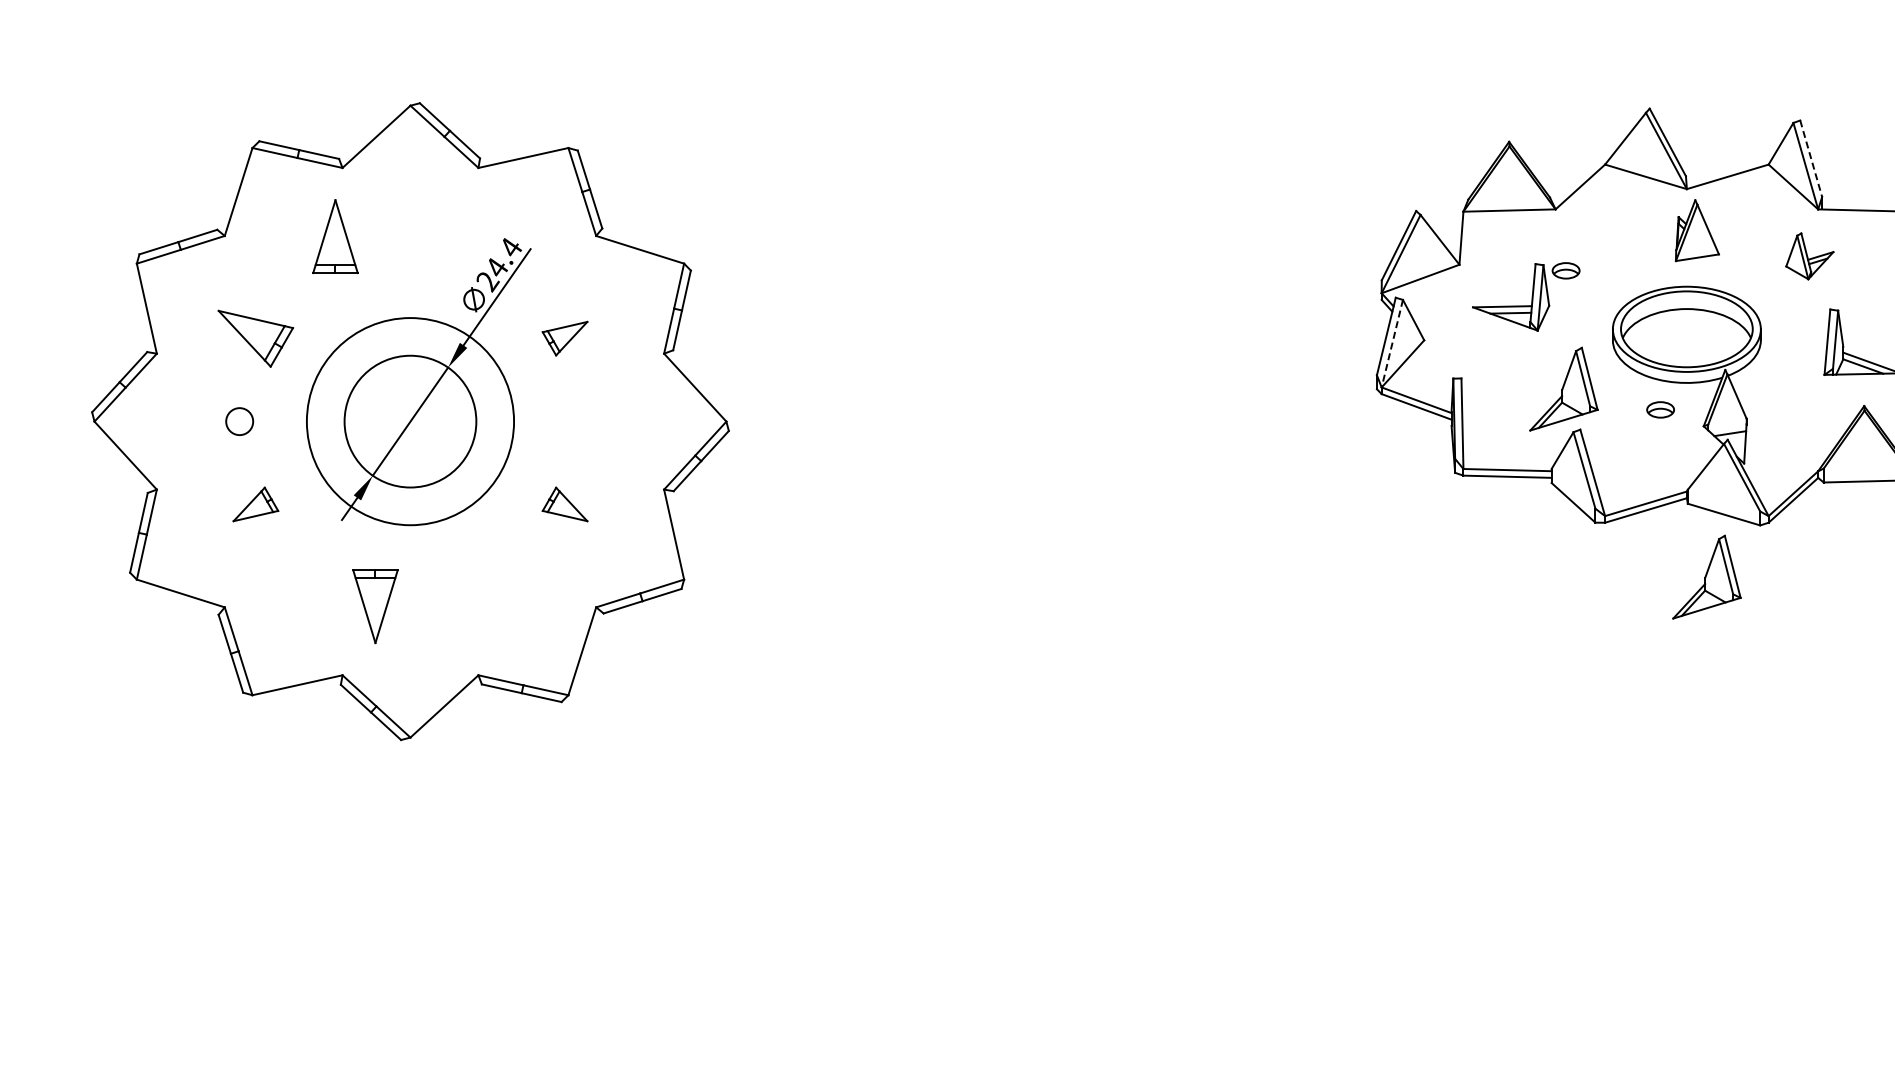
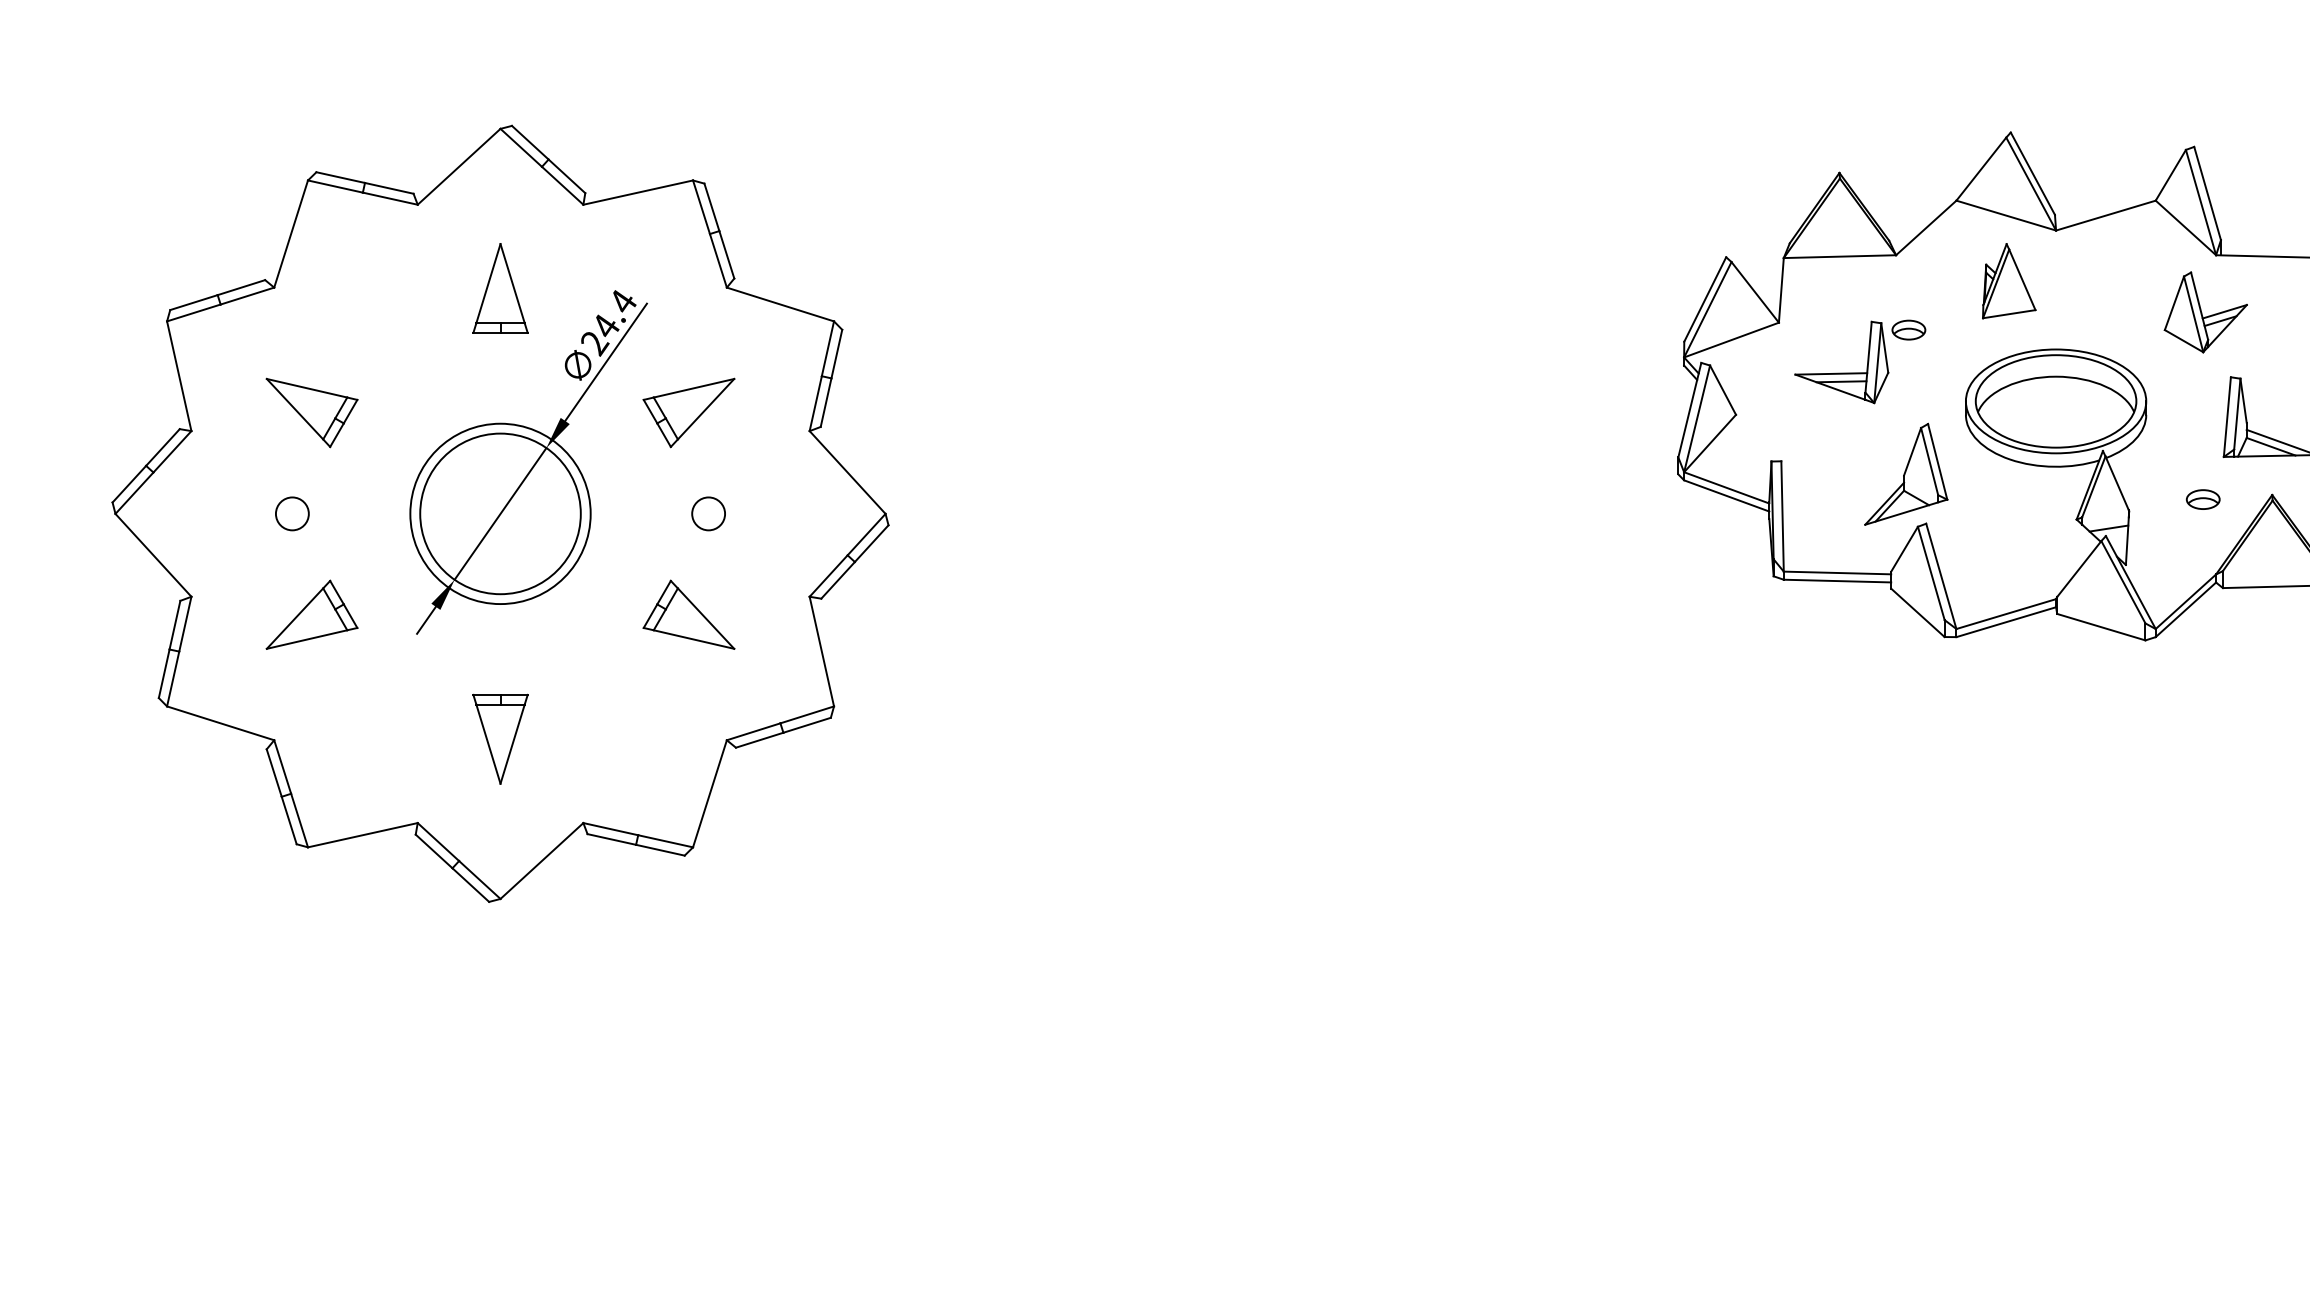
line: (1811, 158) -> (2207, 193), dashed -> solid
part: (1696, 230) -> (2008, 280), moved
part: (335, 236) -> (500, 288), moved
part: (1809, 256) -> (2205, 312), size x1.43
part: (564, 338) -> (688, 412), size x1.67
line: (1392, 344) -> (1697, 419), dashed -> solid
part: (1660, 409) -> (2203, 499), moved
circle: (410, 421) -> (500, 513), size x0.71
circle: (580, 421) -> (707, 513), added
part: (255, 504) -> (311, 614), size x1.67
part: (564, 504) -> (688, 614), size x1.67
part: (1706, 576) -> (2079, 702), removed
part: (375, 606) -> (500, 739), moved

